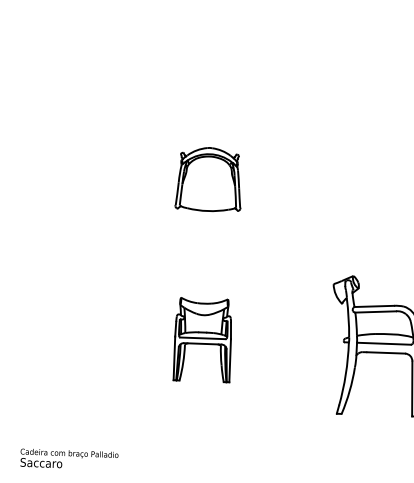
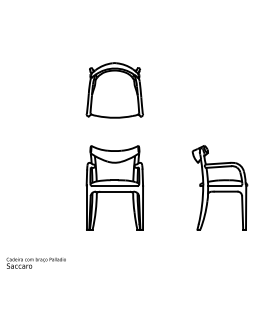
part: (208, 179) -> (114, 90), size x1.43
part: (202, 339) -> (114, 187), size x1.67

